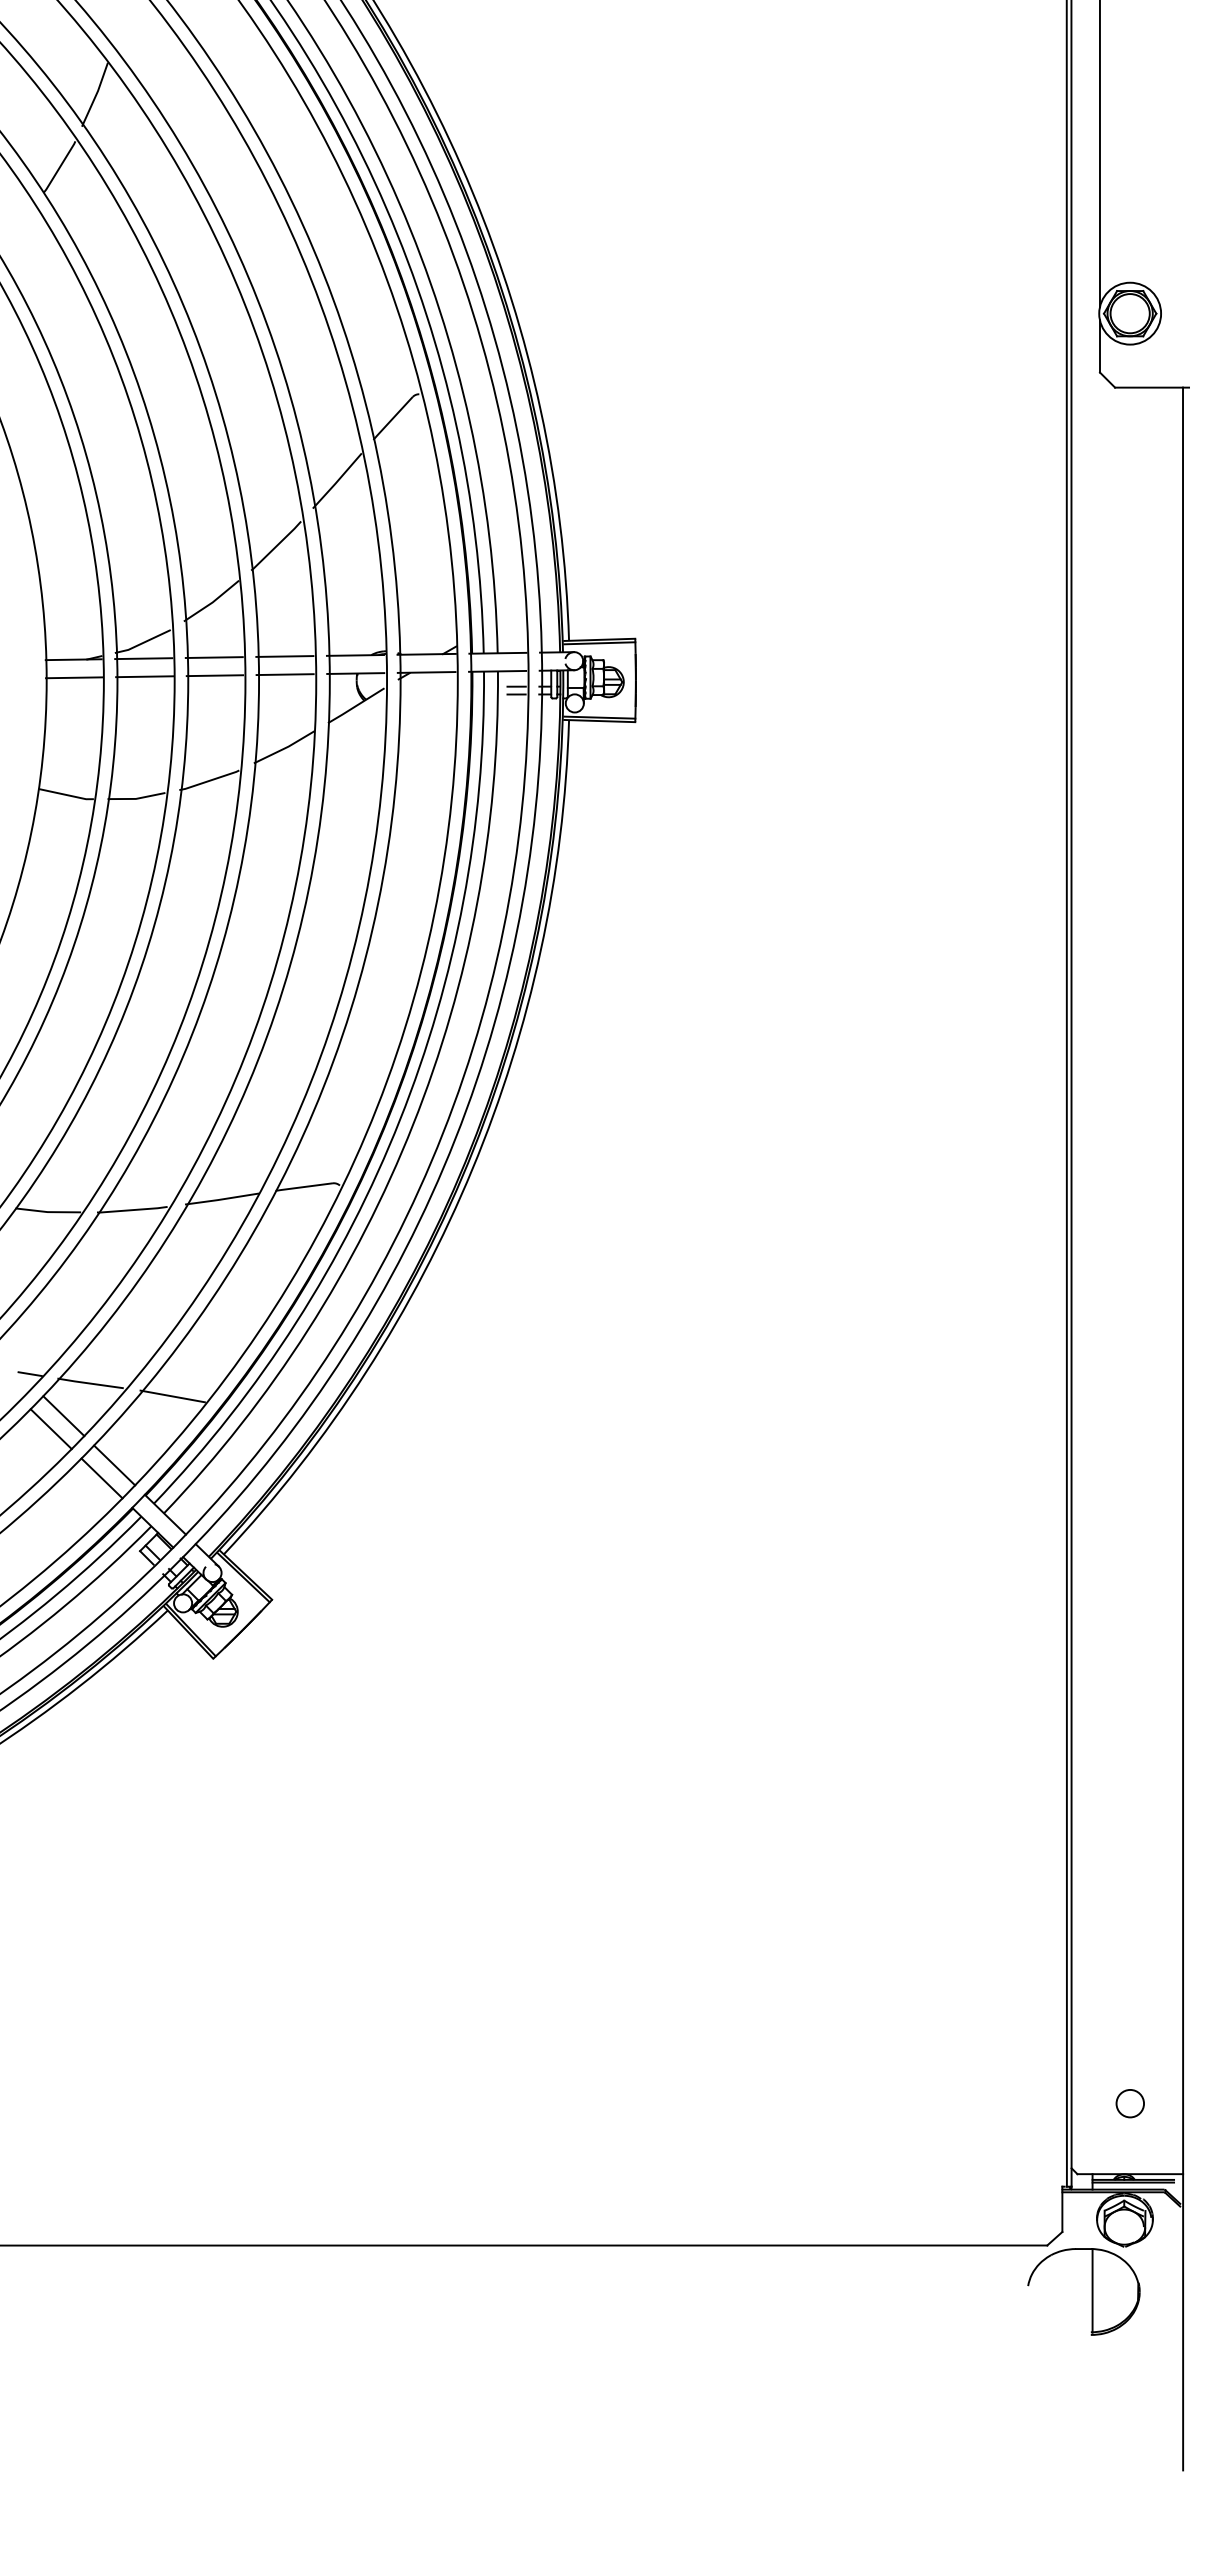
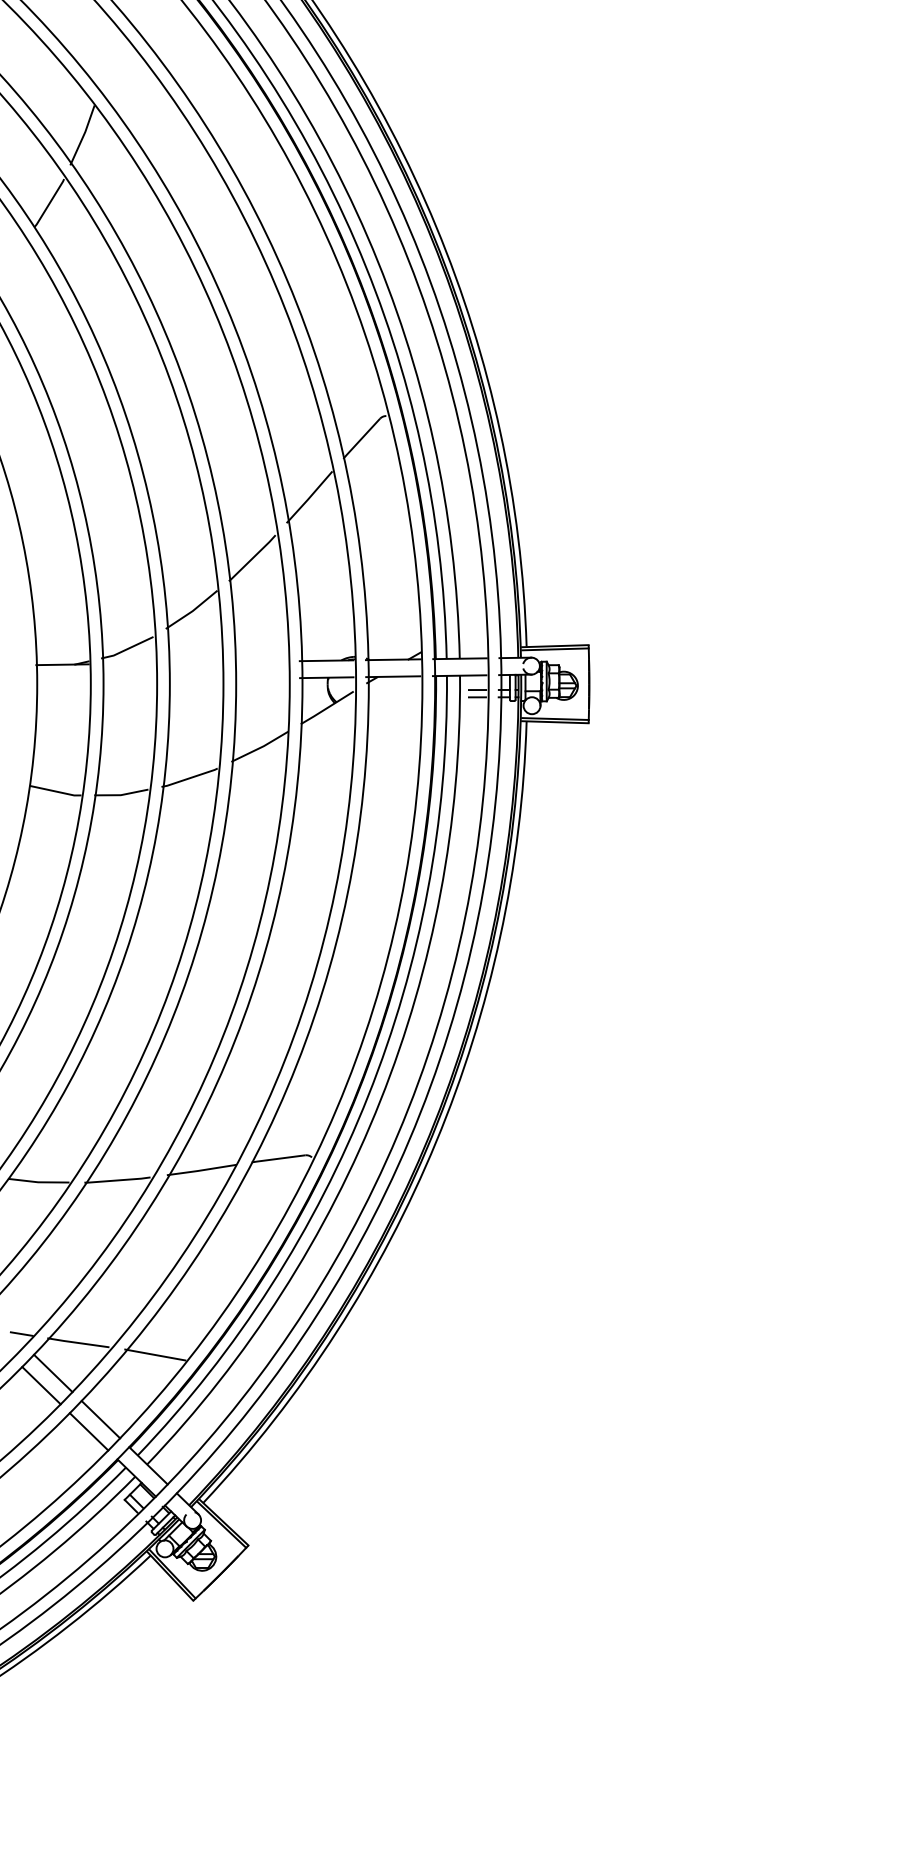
line: (284, 656) -> (260, 661), removed
line: (213, 657) -> (193, 662), removed
line: (143, 658) -> (127, 663), removed
line: (284, 674) -> (260, 678), removed
line: (214, 675) -> (194, 679), removed
line: (144, 676) -> (128, 680), removed
line: (74, 677) -> (63, 681), removed

